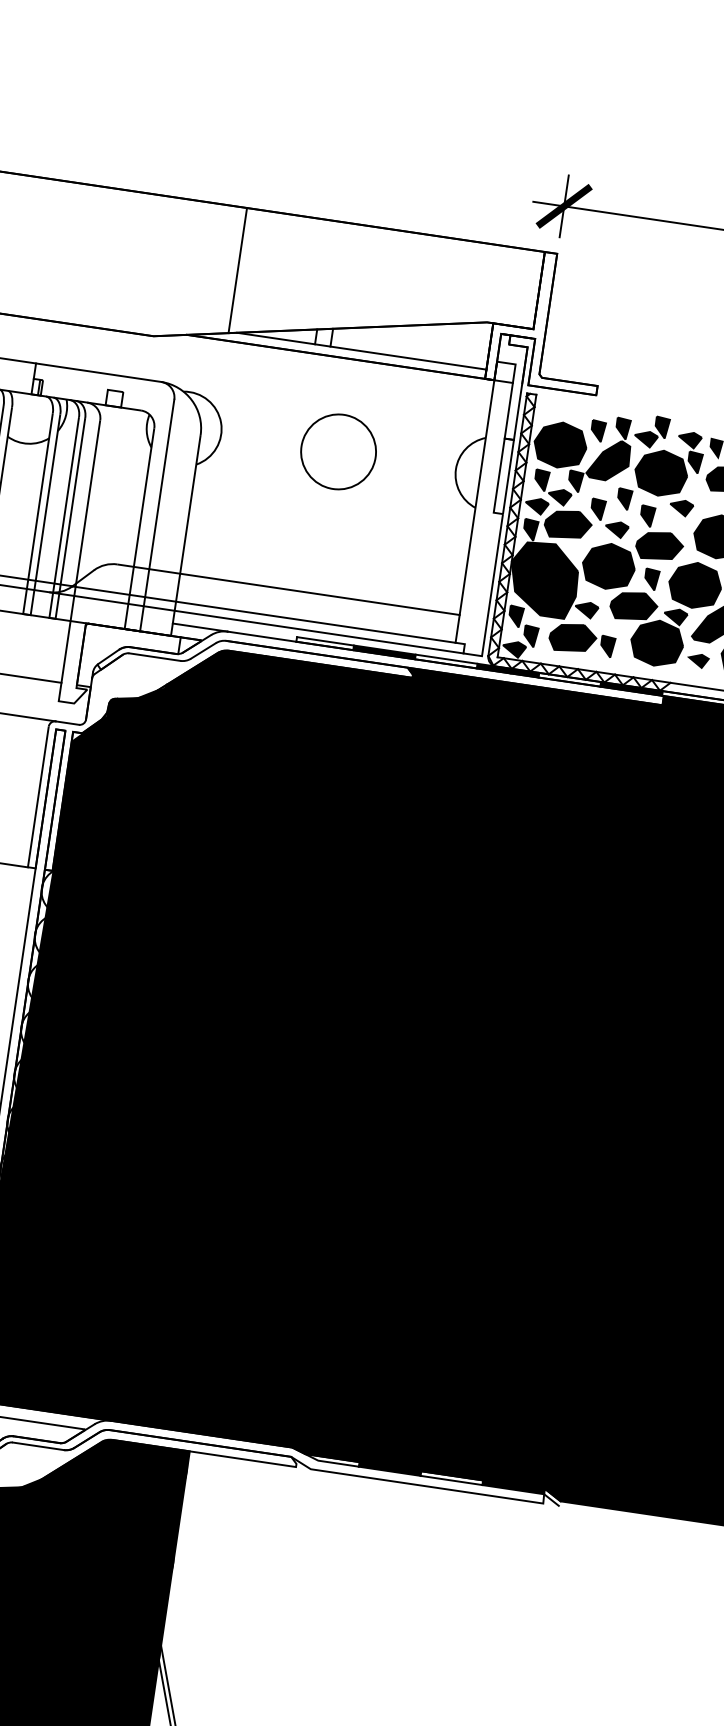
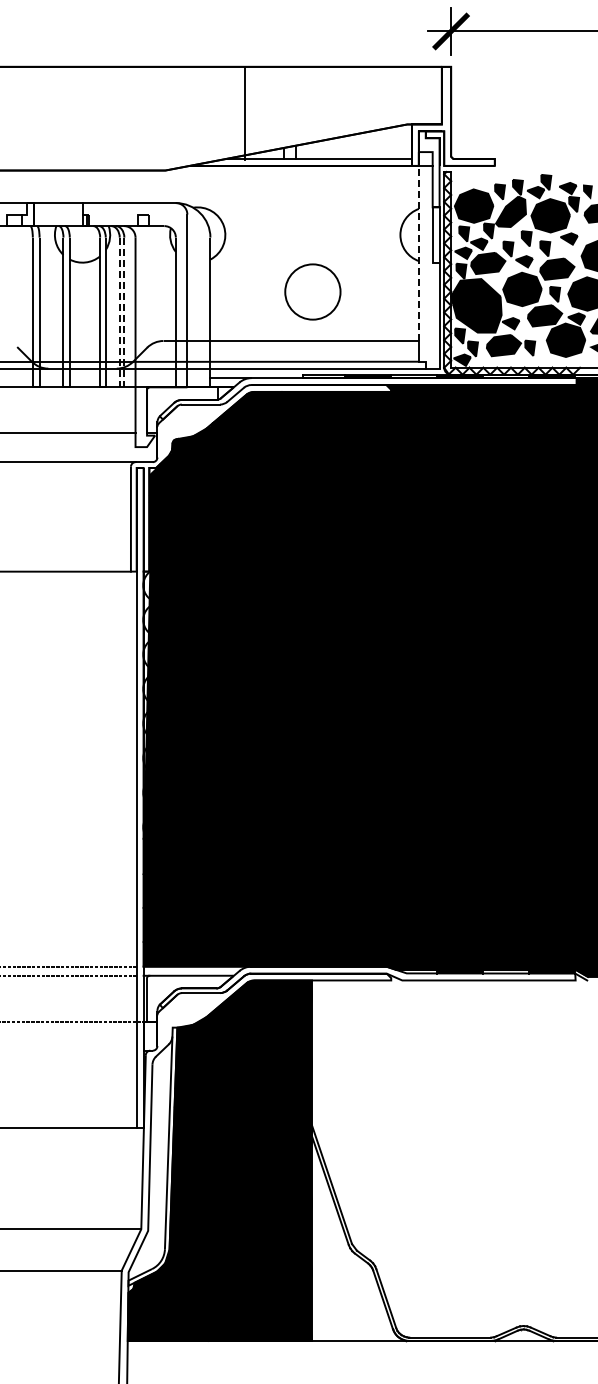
line: (237, 270) -> (244, 113), moved
circle: (338, 451) -> (312, 291), moved
line: (476, 497) -> (418, 253), solid -> dashed
line: (51, 618) -> (121, 387), solid -> dashed

